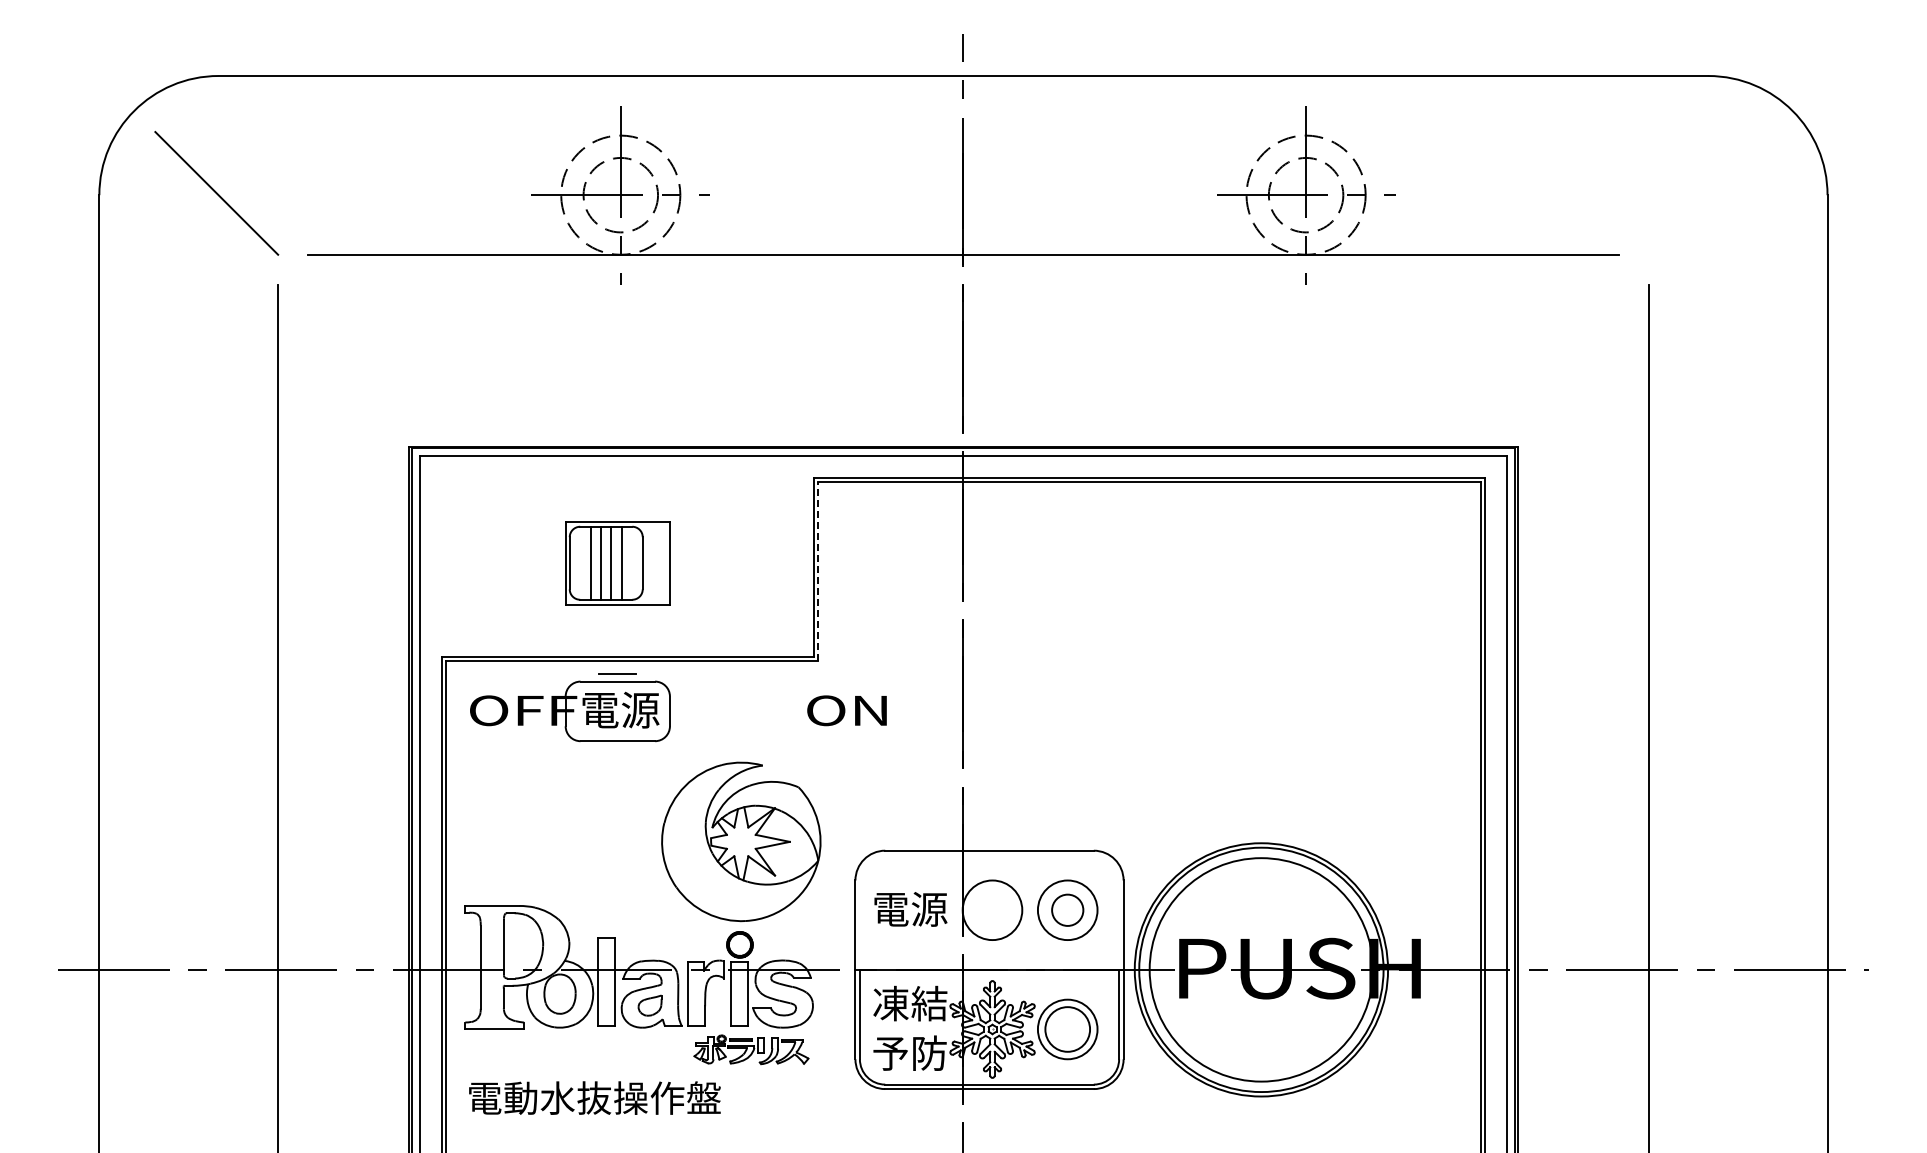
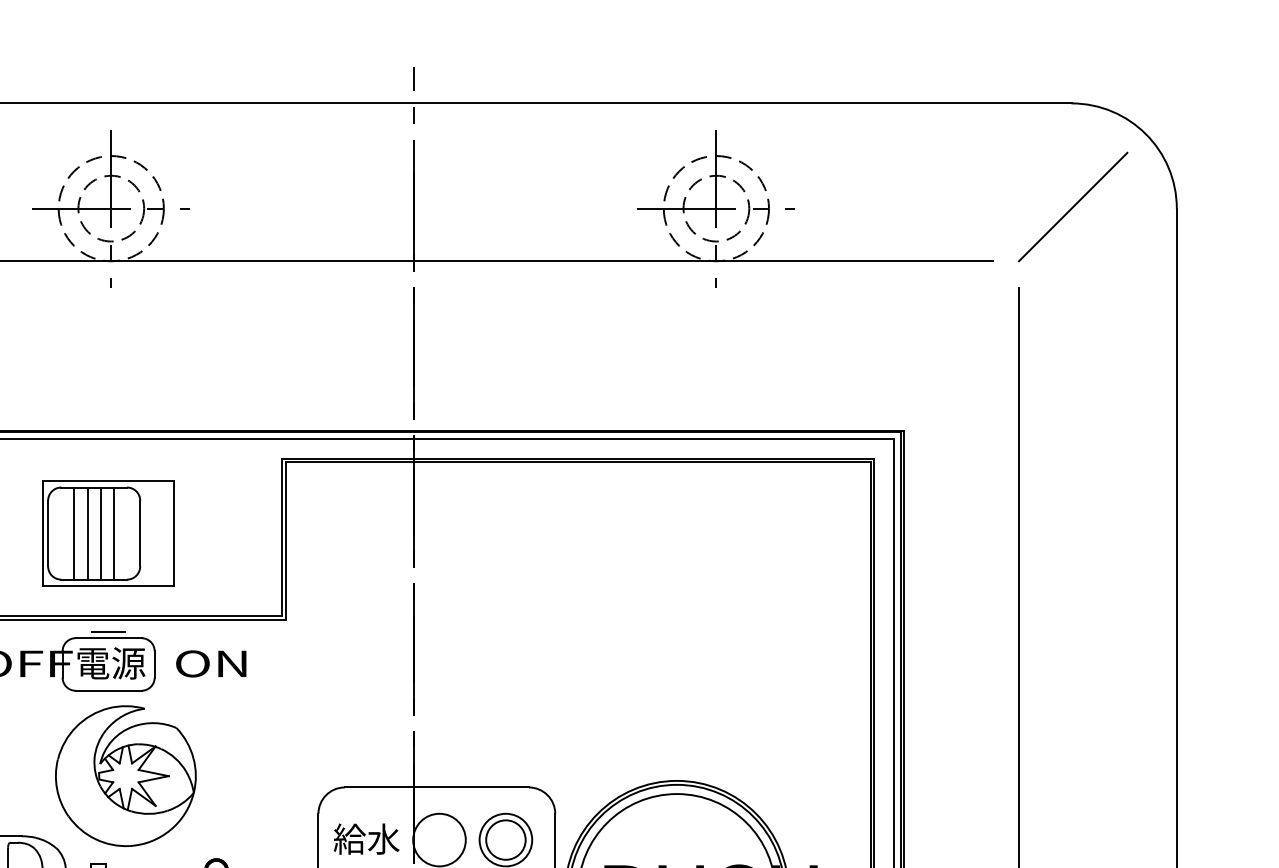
line: (1709, 193) -> (1072, 207), added
part: (617, 563) -> (108, 533), size x1.43
line: (818, 570) -> (285, 540), dashed -> solid
text: (846, 710) -> (210, 663), moved
part: (741, 841) -> (126, 775), moved
text: (909, 908) -> (366, 838), 電源 -> 給水
circle: (1067, 909) -> (505, 839), size x1.43

